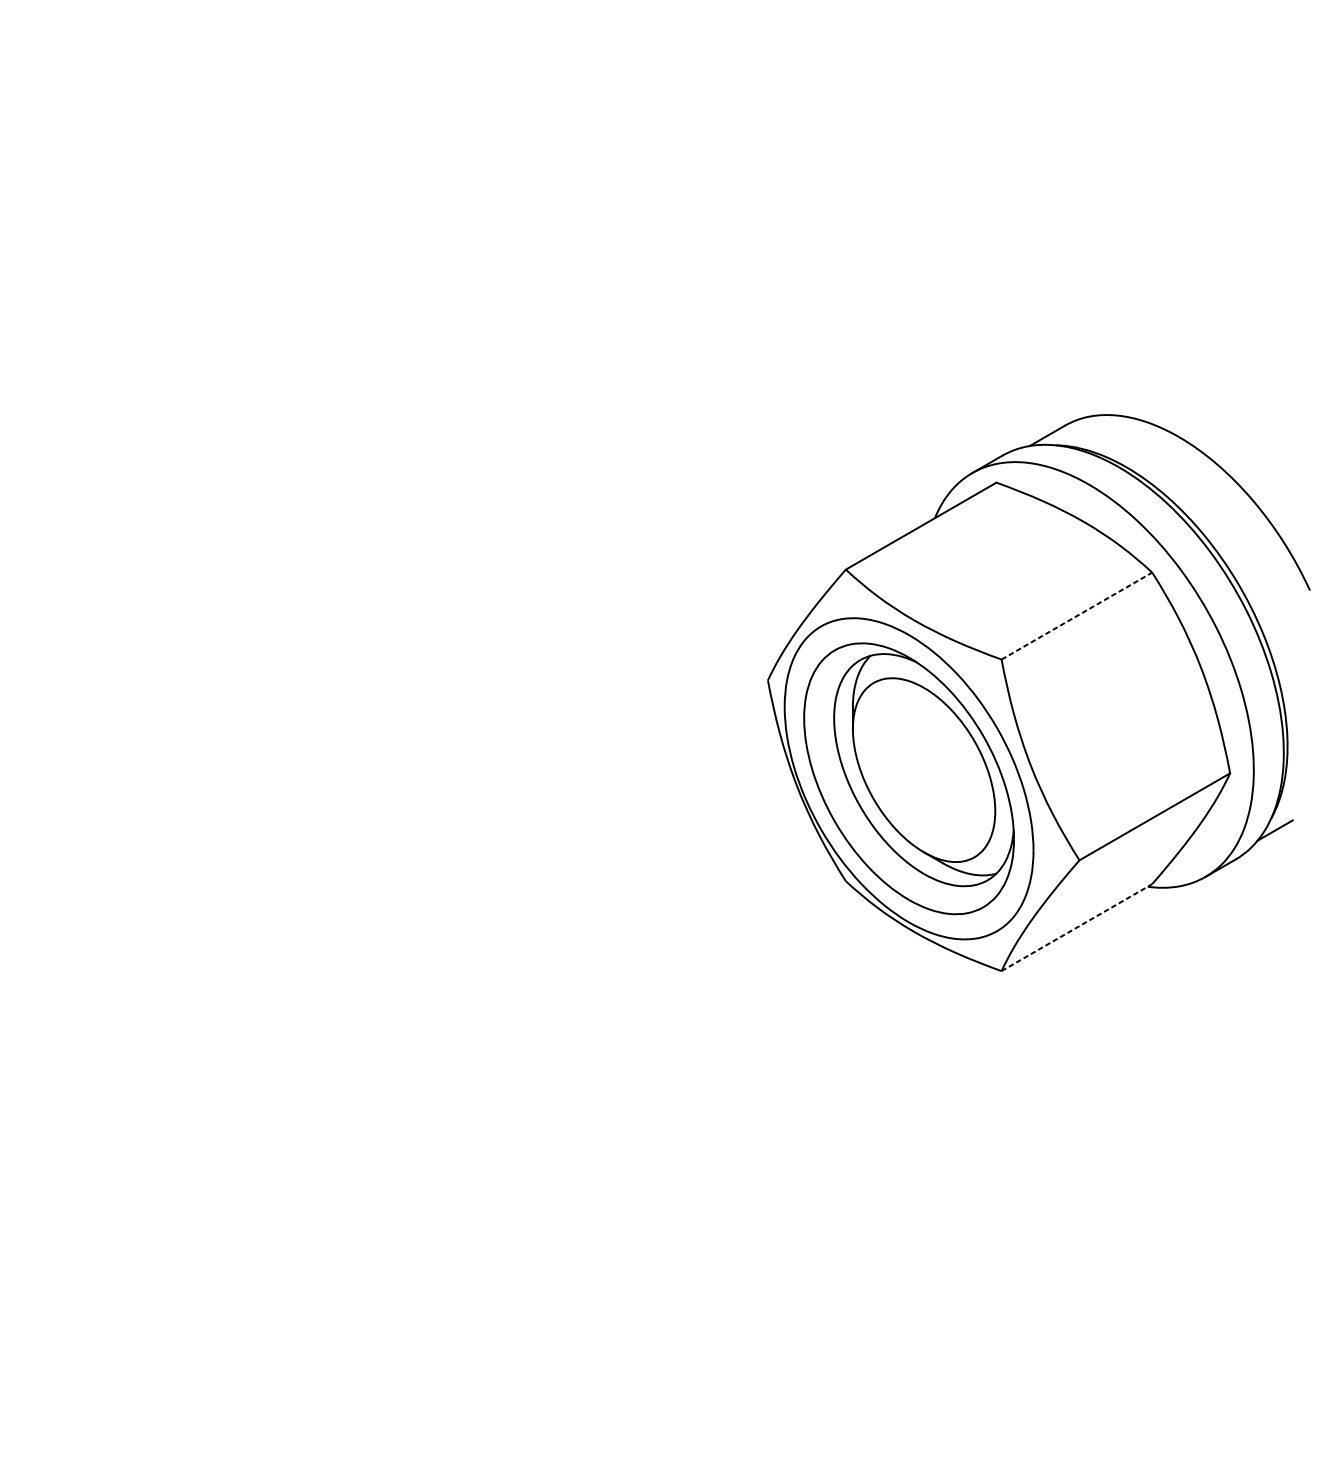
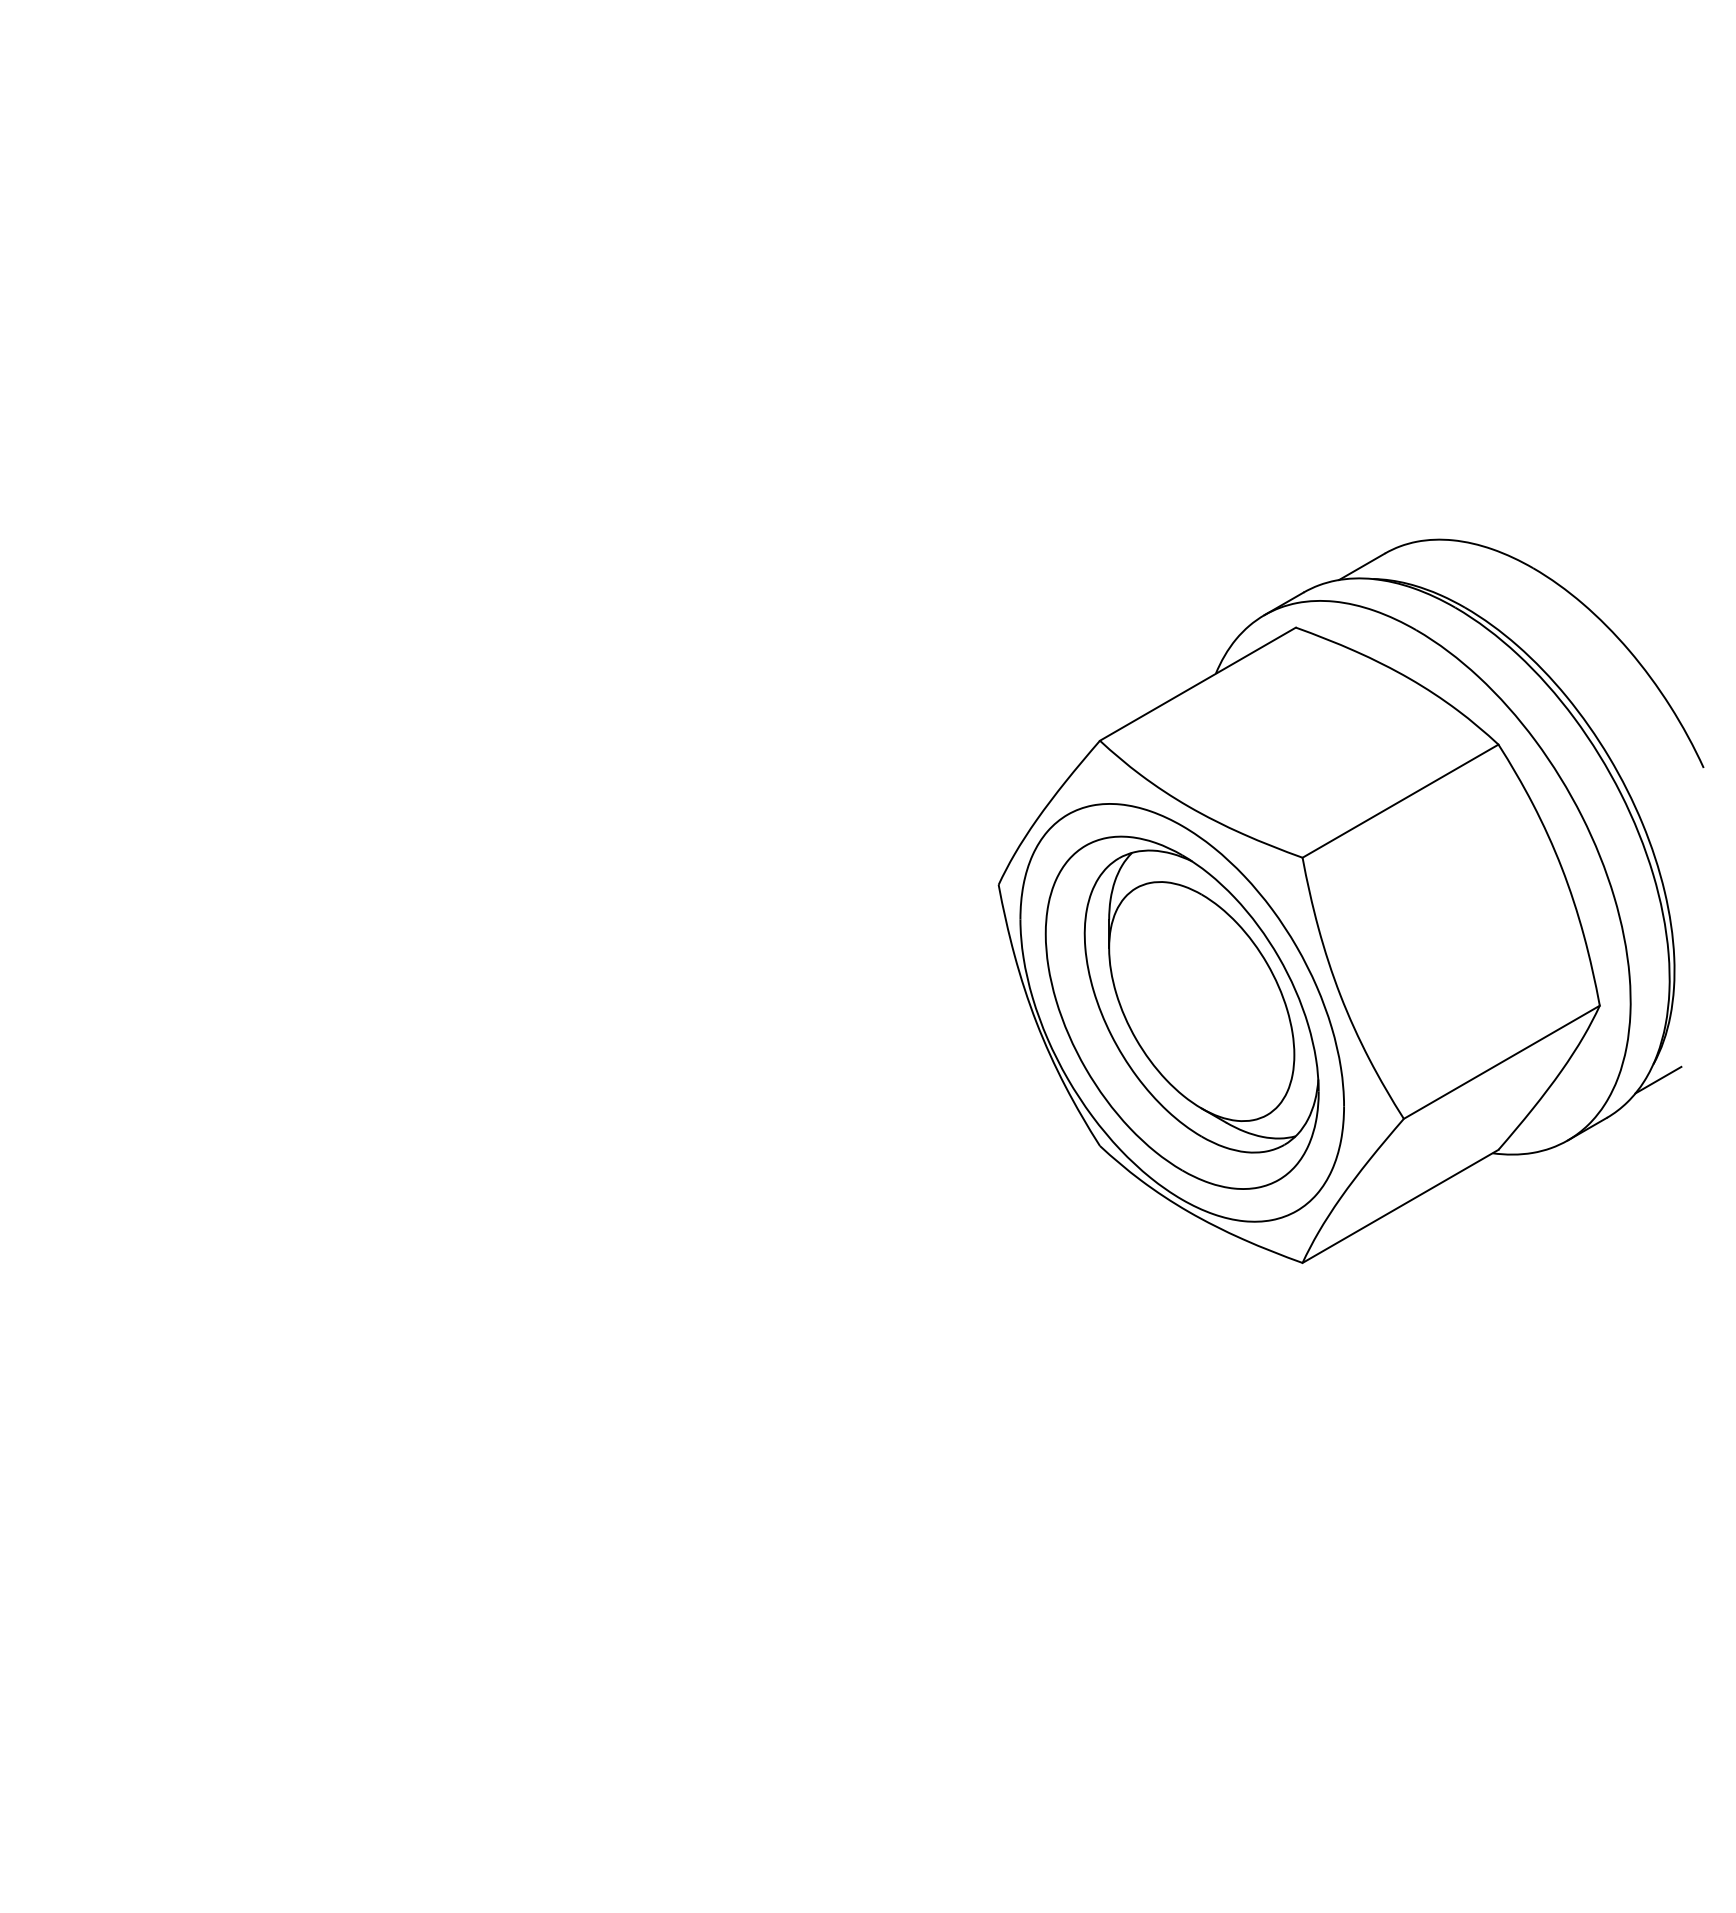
line: (1076, 615) -> (1400, 800), dashed -> solid
line: (1076, 927) -> (1400, 1206), dashed -> solid

